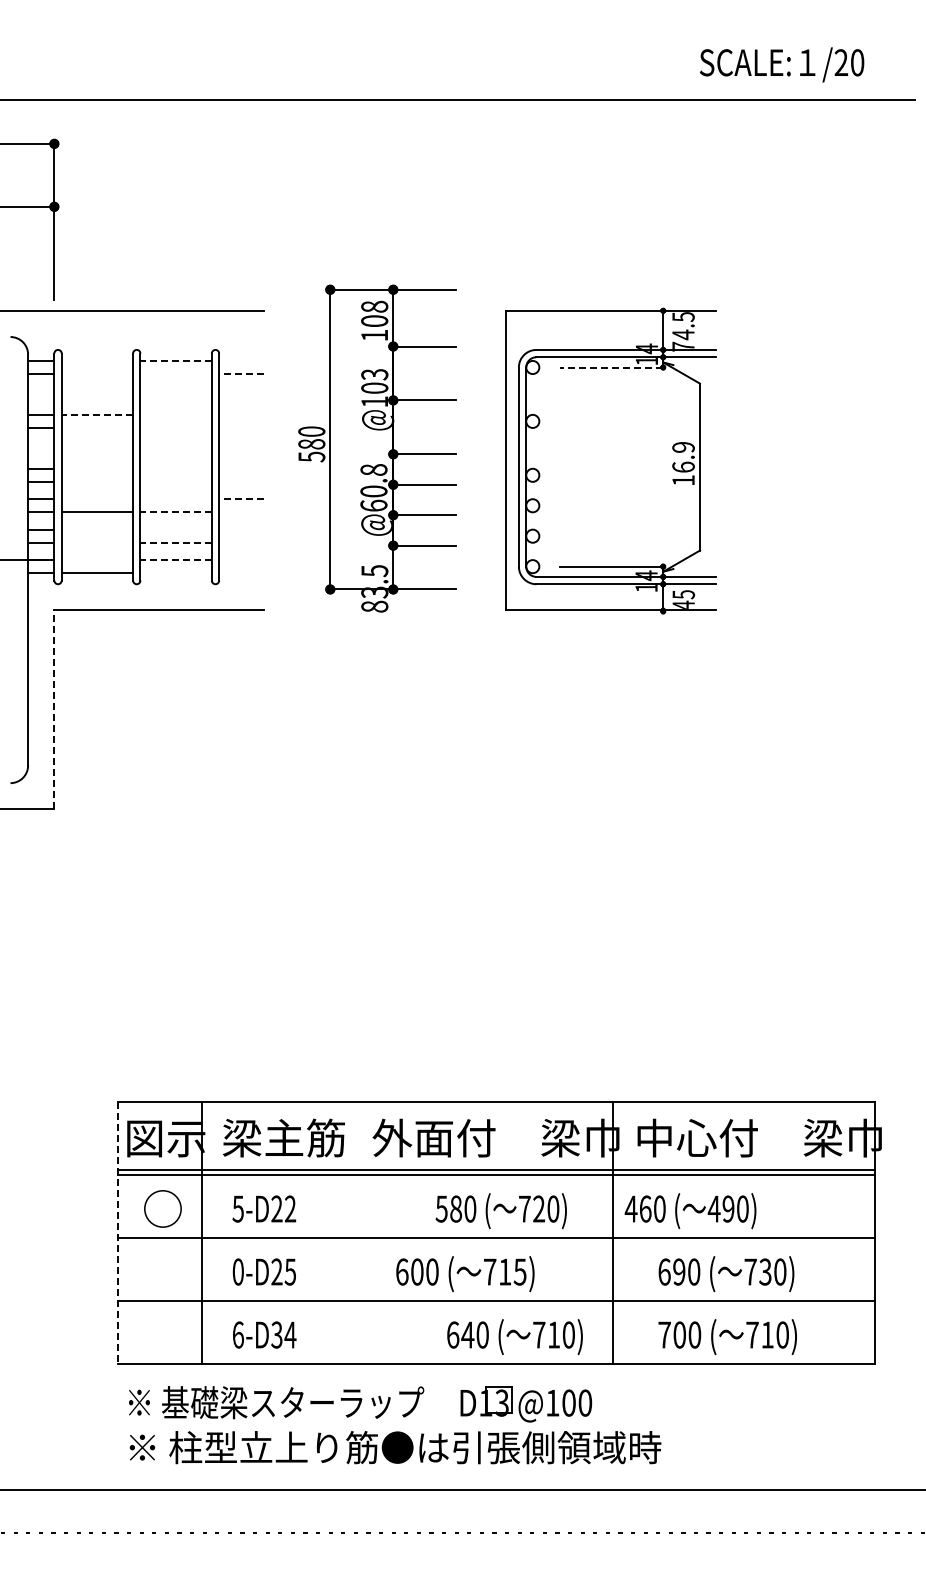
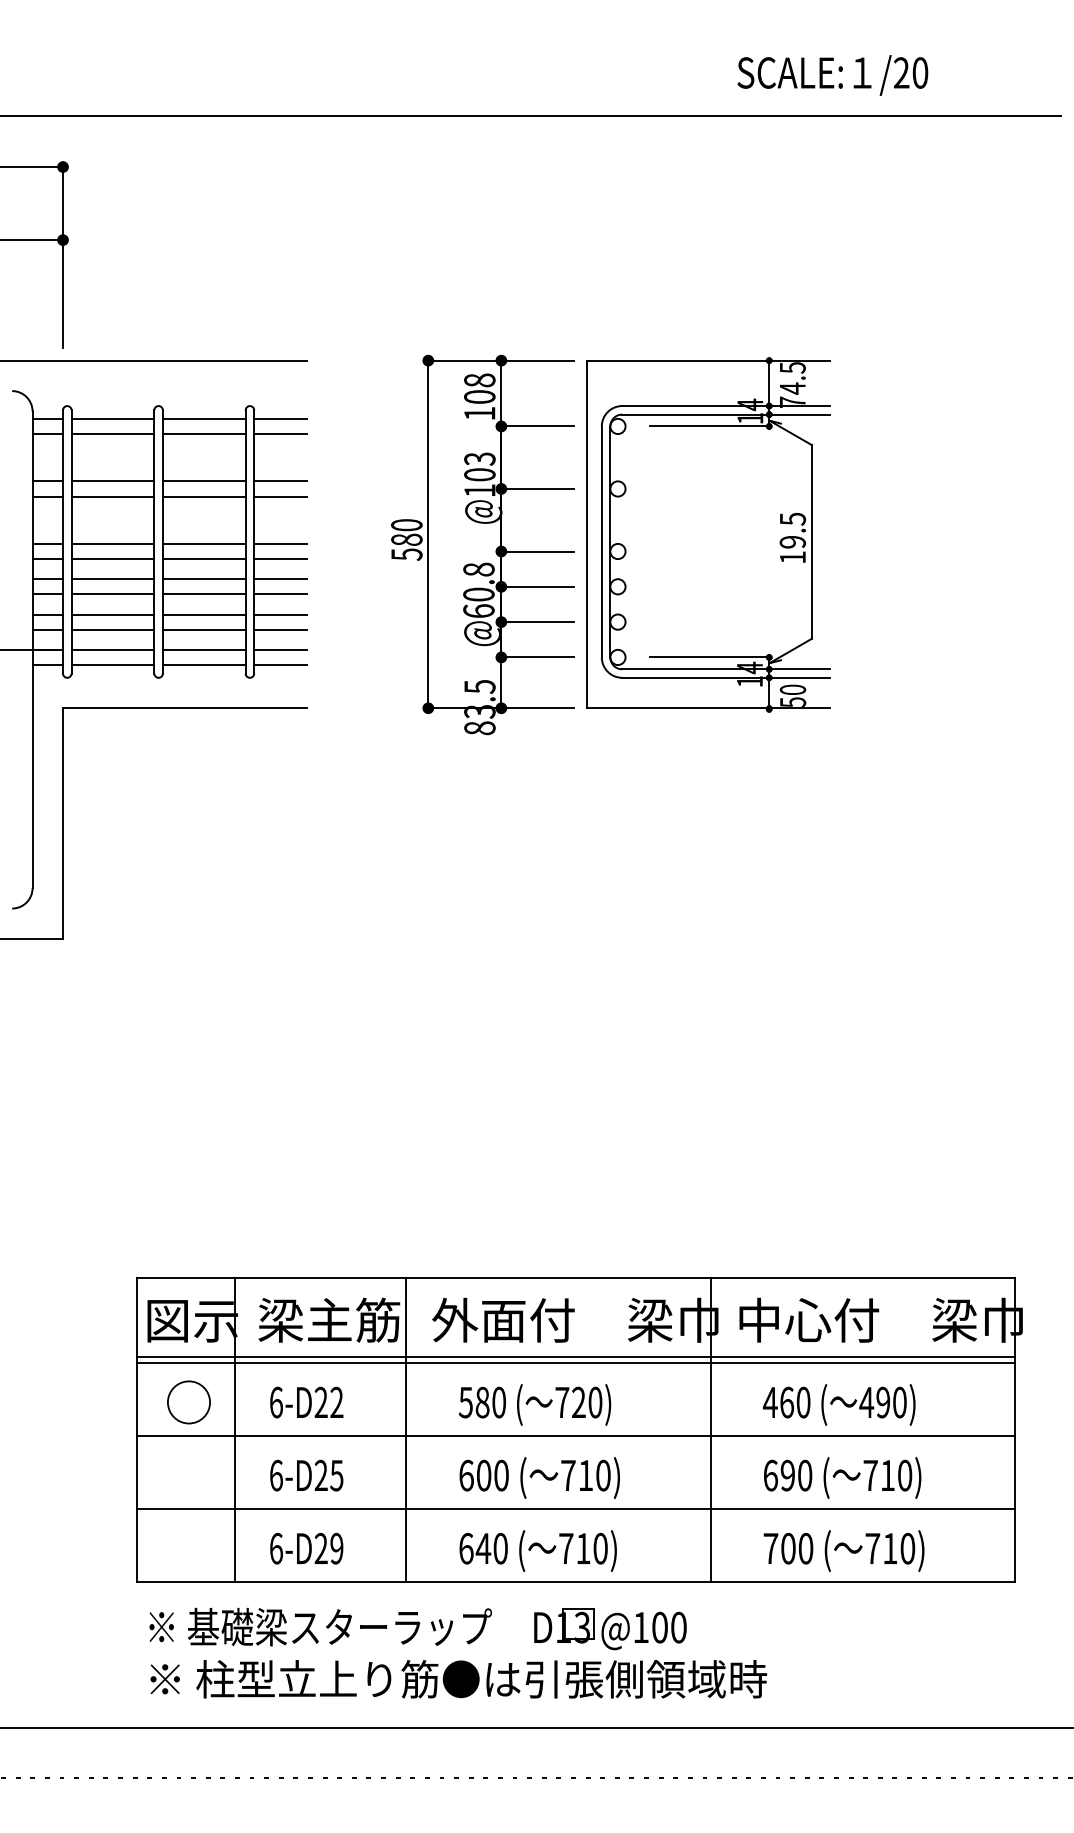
text: (782, 64) -> (833, 74), moved
line: (97, 360) -> (113, 418), added
line: (176, 360) -> (204, 418), dashed -> solid
line: (241, 360) -> (280, 418), added
line: (611, 367) -> (709, 426), dashed -> solid
line: (97, 374) -> (113, 434), added
line: (175, 374) -> (203, 434), added
line: (241, 374) -> (280, 434), dashed -> solid
line: (97, 414) -> (113, 480), dashed -> solid
line: (175, 414) -> (203, 480), added
line: (241, 414) -> (280, 480), added
line: (97, 427) -> (113, 496), added
line: (175, 427) -> (203, 496), added
line: (241, 427) -> (280, 496), added
part: (377, 448) -> (483, 544), moved
text: (683, 457) -> (792, 530), 16.9 -> 19.5
line: (97, 468) -> (113, 543), added
line: (175, 468) -> (203, 543), added
line: (241, 468) -> (280, 543), added
line: (97, 481) -> (113, 558), added
line: (175, 481) -> (203, 558), added
line: (241, 481) -> (280, 558), added
line: (97, 499) -> (113, 579), added
line: (175, 499) -> (203, 579), added
line: (241, 499) -> (280, 579), dashed -> solid
line: (176, 512) -> (204, 594), dashed -> solid
line: (241, 512) -> (280, 594), added
line: (97, 529) -> (113, 614), added
line: (175, 529) -> (203, 614), added
line: (241, 529) -> (280, 614), added
line: (97, 542) -> (113, 629), added
line: (176, 542) -> (204, 629), dashed -> solid
line: (241, 542) -> (280, 629), added
line: (97, 560) -> (113, 650), added
line: (176, 560) -> (204, 650), dashed -> solid
line: (241, 560) -> (280, 650), added
line: (175, 573) -> (203, 665), added
line: (241, 573) -> (280, 665), added
text: (683, 599) -> (792, 695), 45 -> 50
line: (54, 709) -> (63, 823), dashed -> solid
text: (237, 1208) -> (275, 1401), 5-D22 -> 6-D22
text: (500, 1211) -> (534, 1405), moved
text: (690, 1211) -> (839, 1405), moved
line: (350, 1232) -> (406, 1429), added
line: (118, 1233) -> (137, 1430), dashed -> solid
text: (237, 1271) -> (275, 1474), 0-D25 -> 6-D25
text: (519, 1271) -> (602, 1474), 715) -> 710)
text: (765, 1271) -> (887, 1474), 730) -> 710)
text: (283, 1334) -> (328, 1548), 6-D34 -> 6-D29
text: (514, 1337) -> (537, 1551), moved

